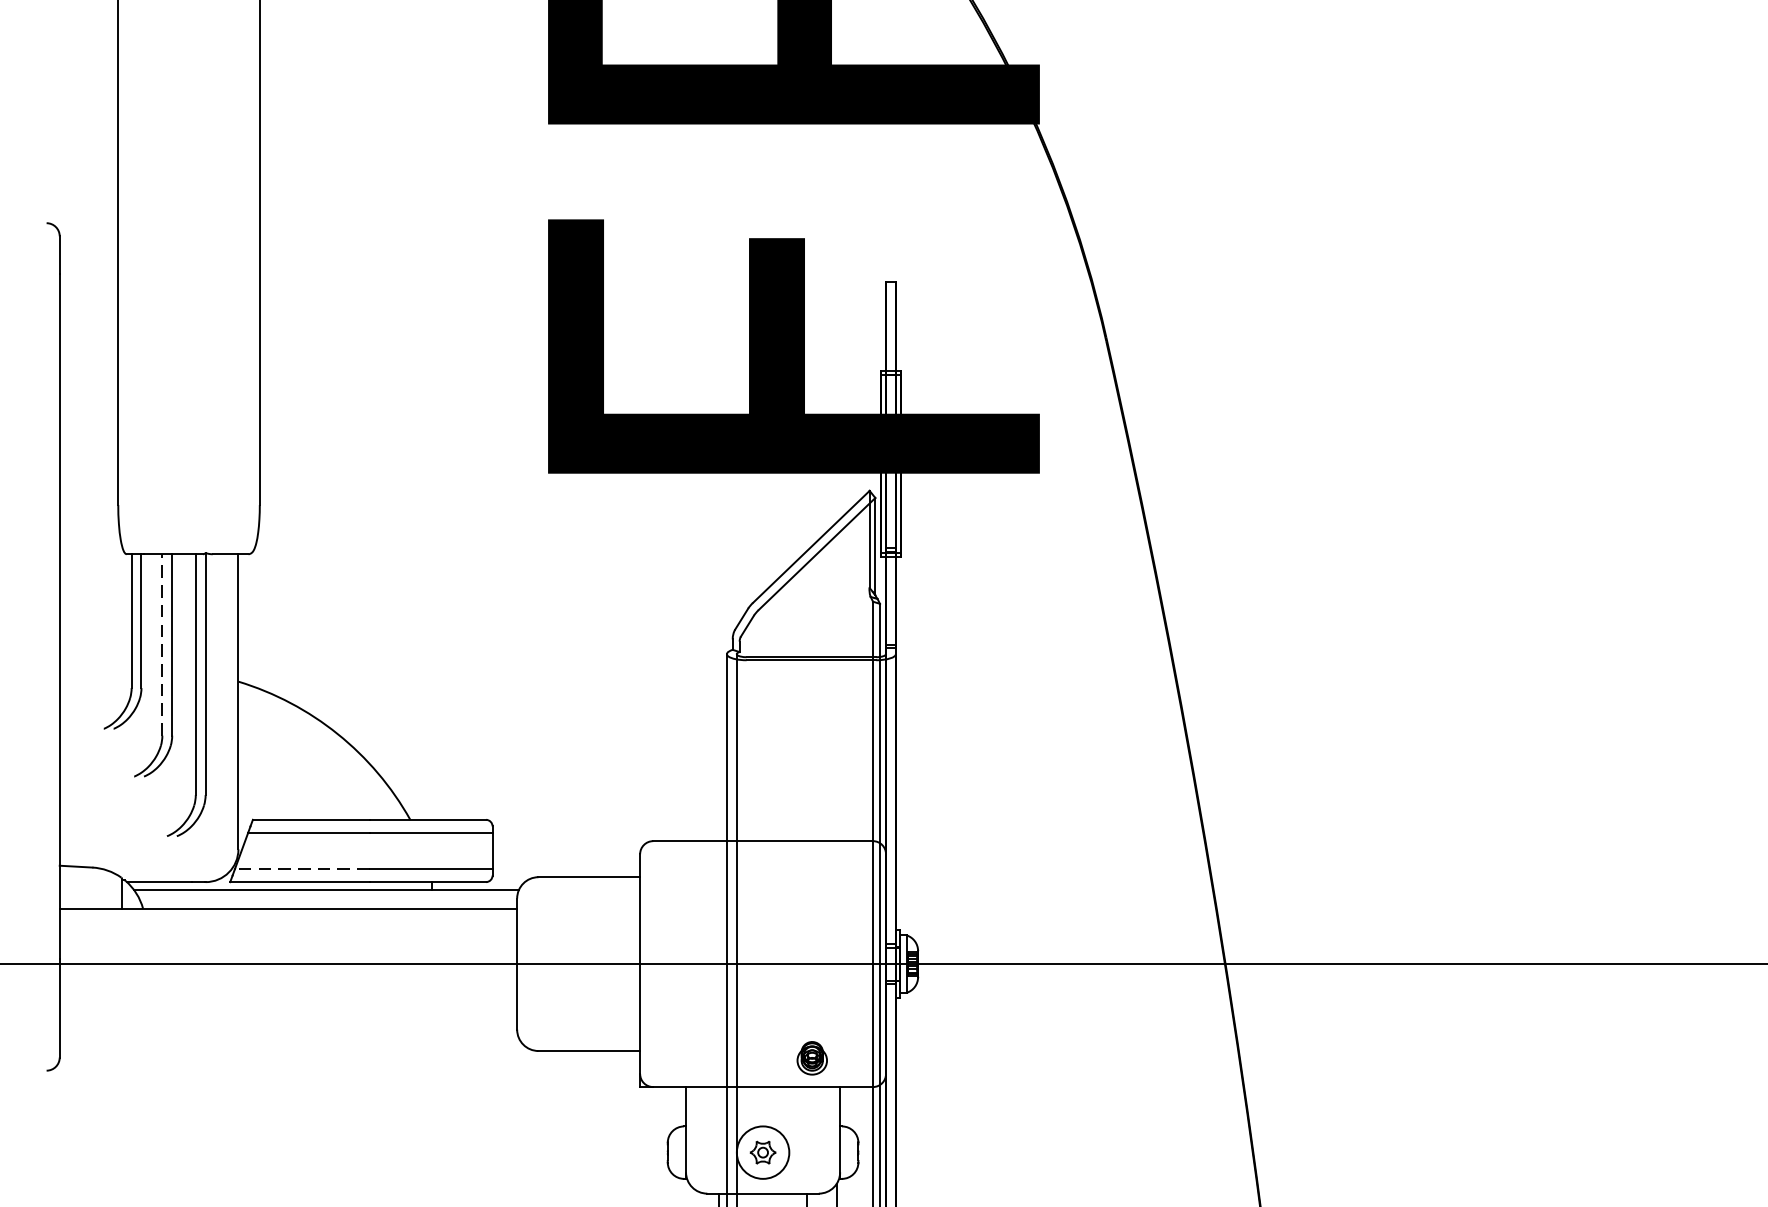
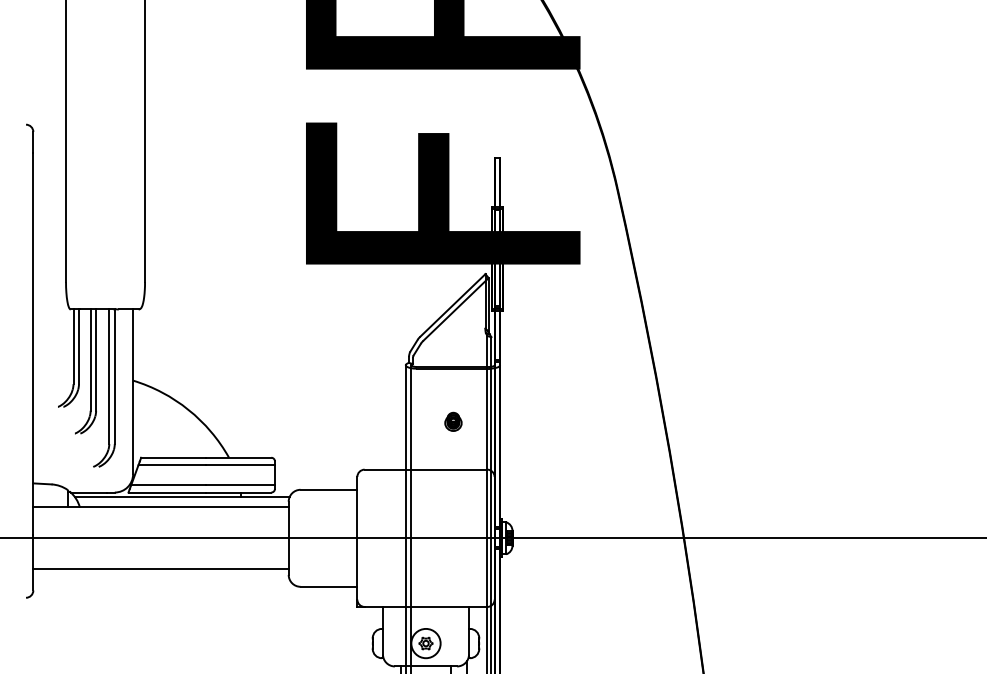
line: (162, 645) -> (90, 360), dashed -> solid
line: (301, 869) -> (168, 485), dashed -> solid
line: (287, 1019) -> (160, 569), added
part: (812, 1057) -> (453, 421), moved

